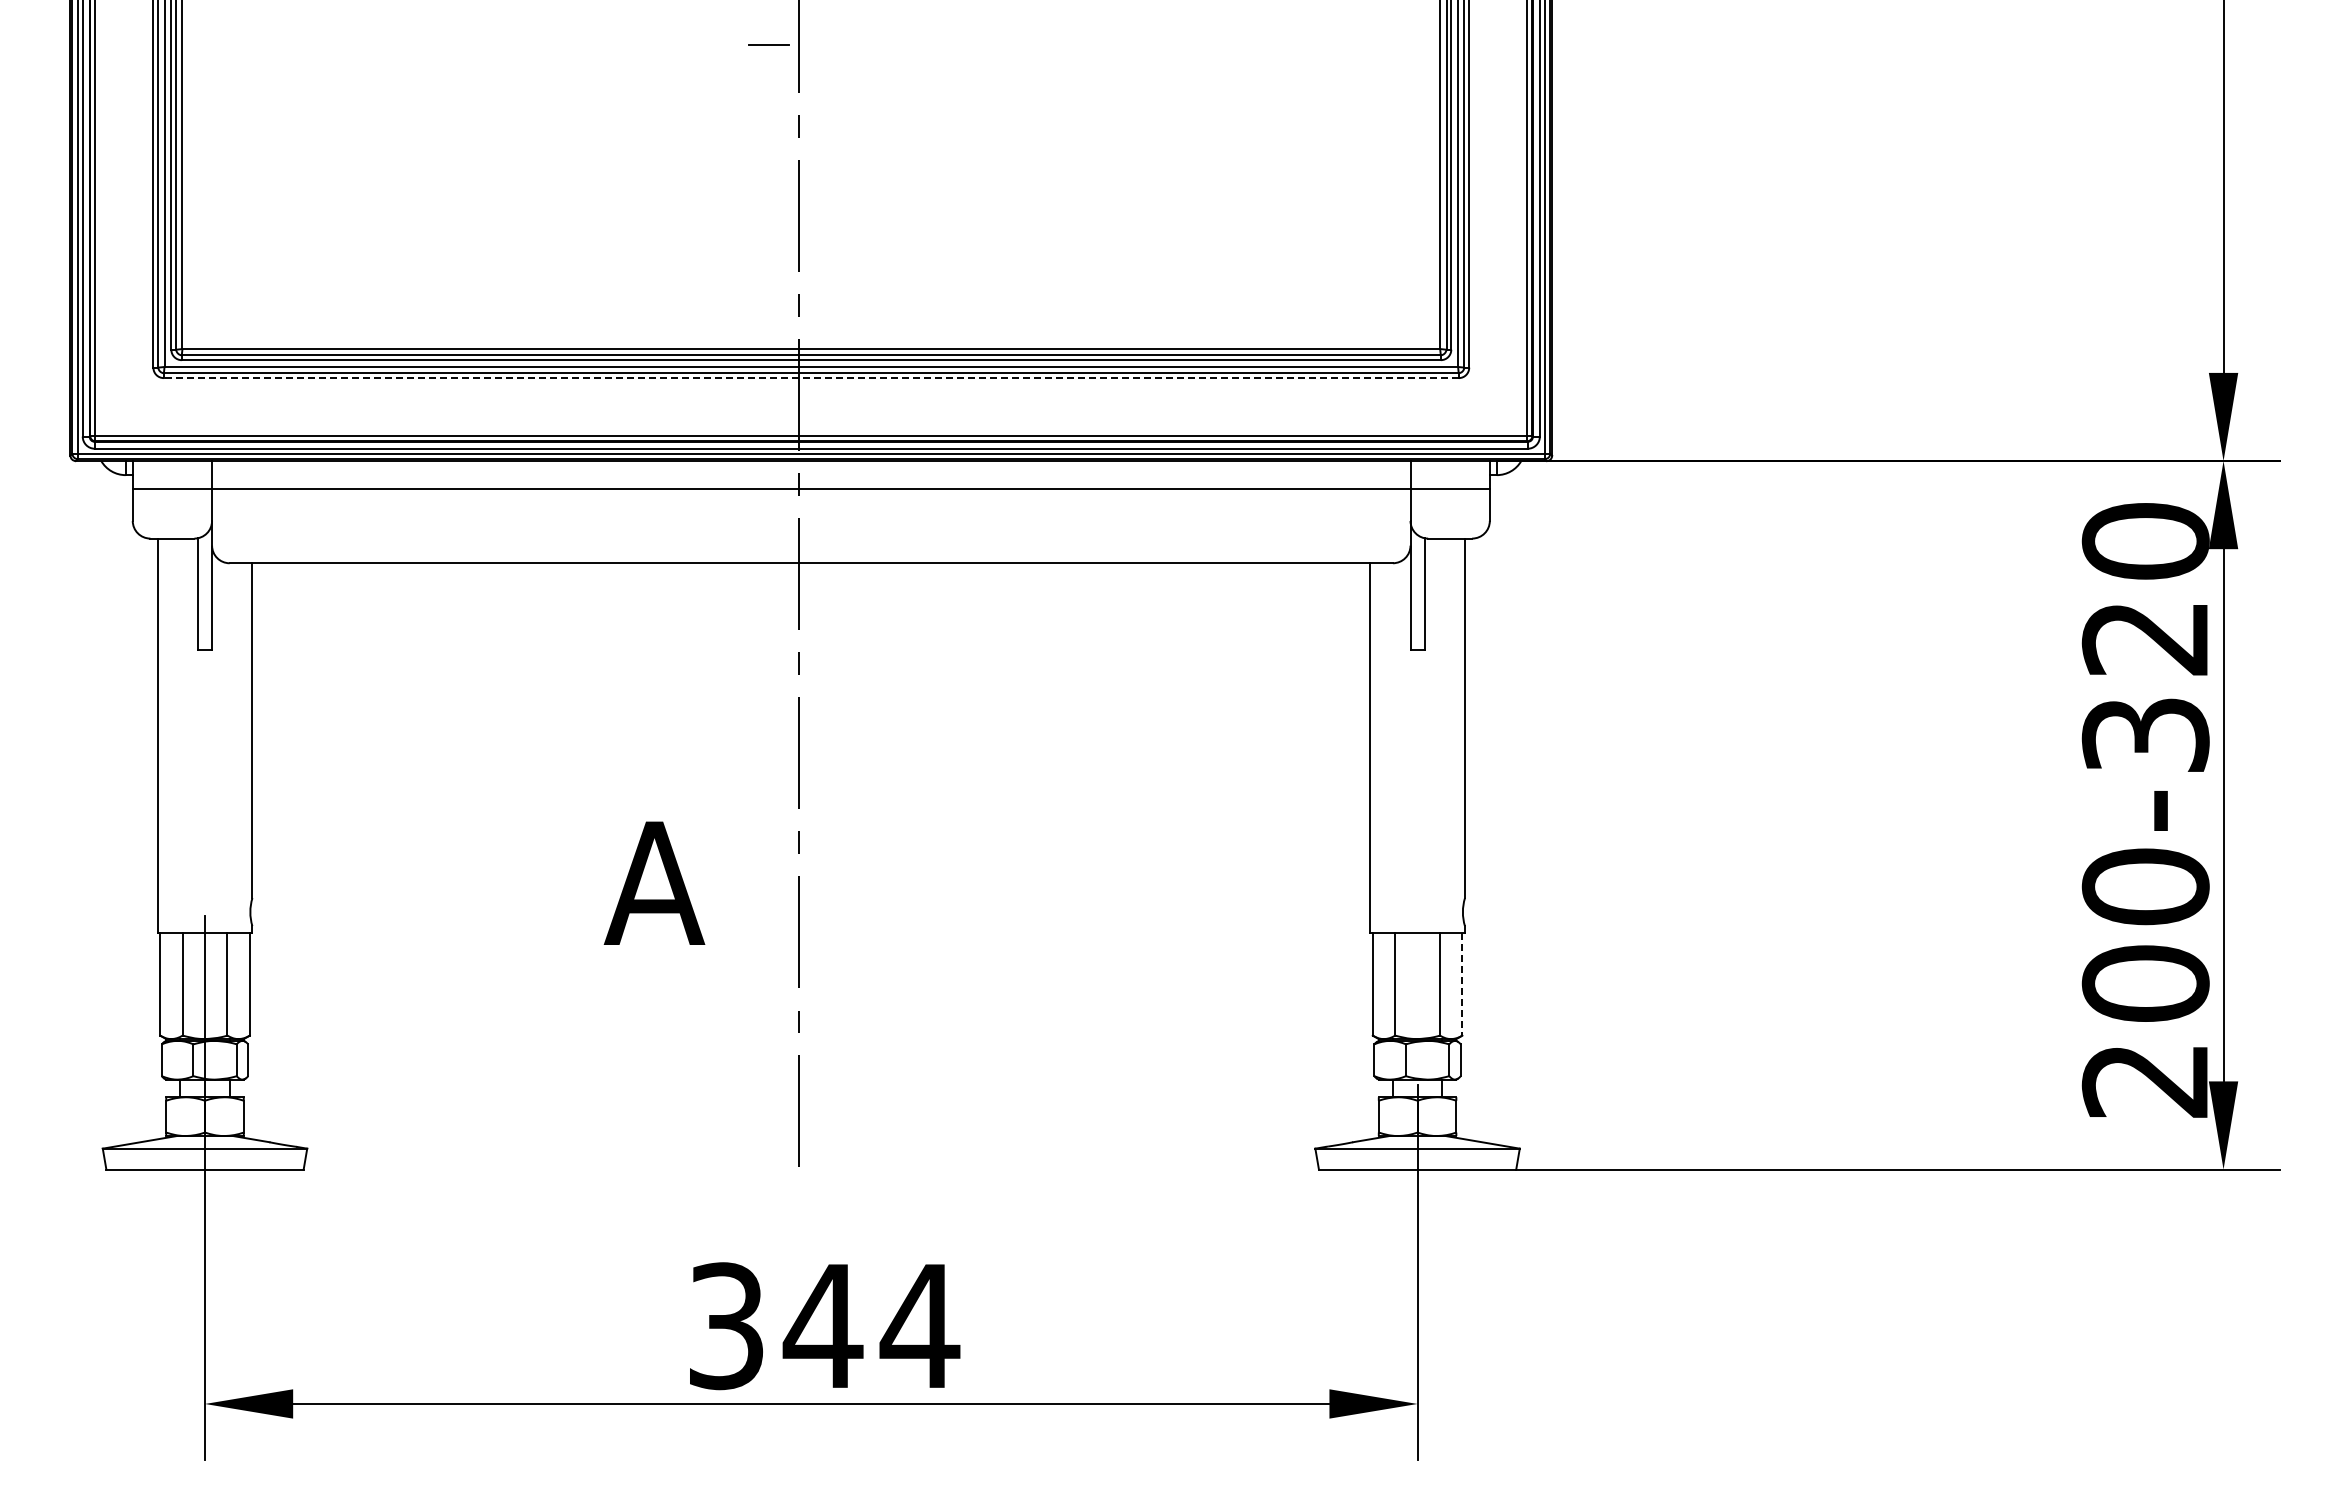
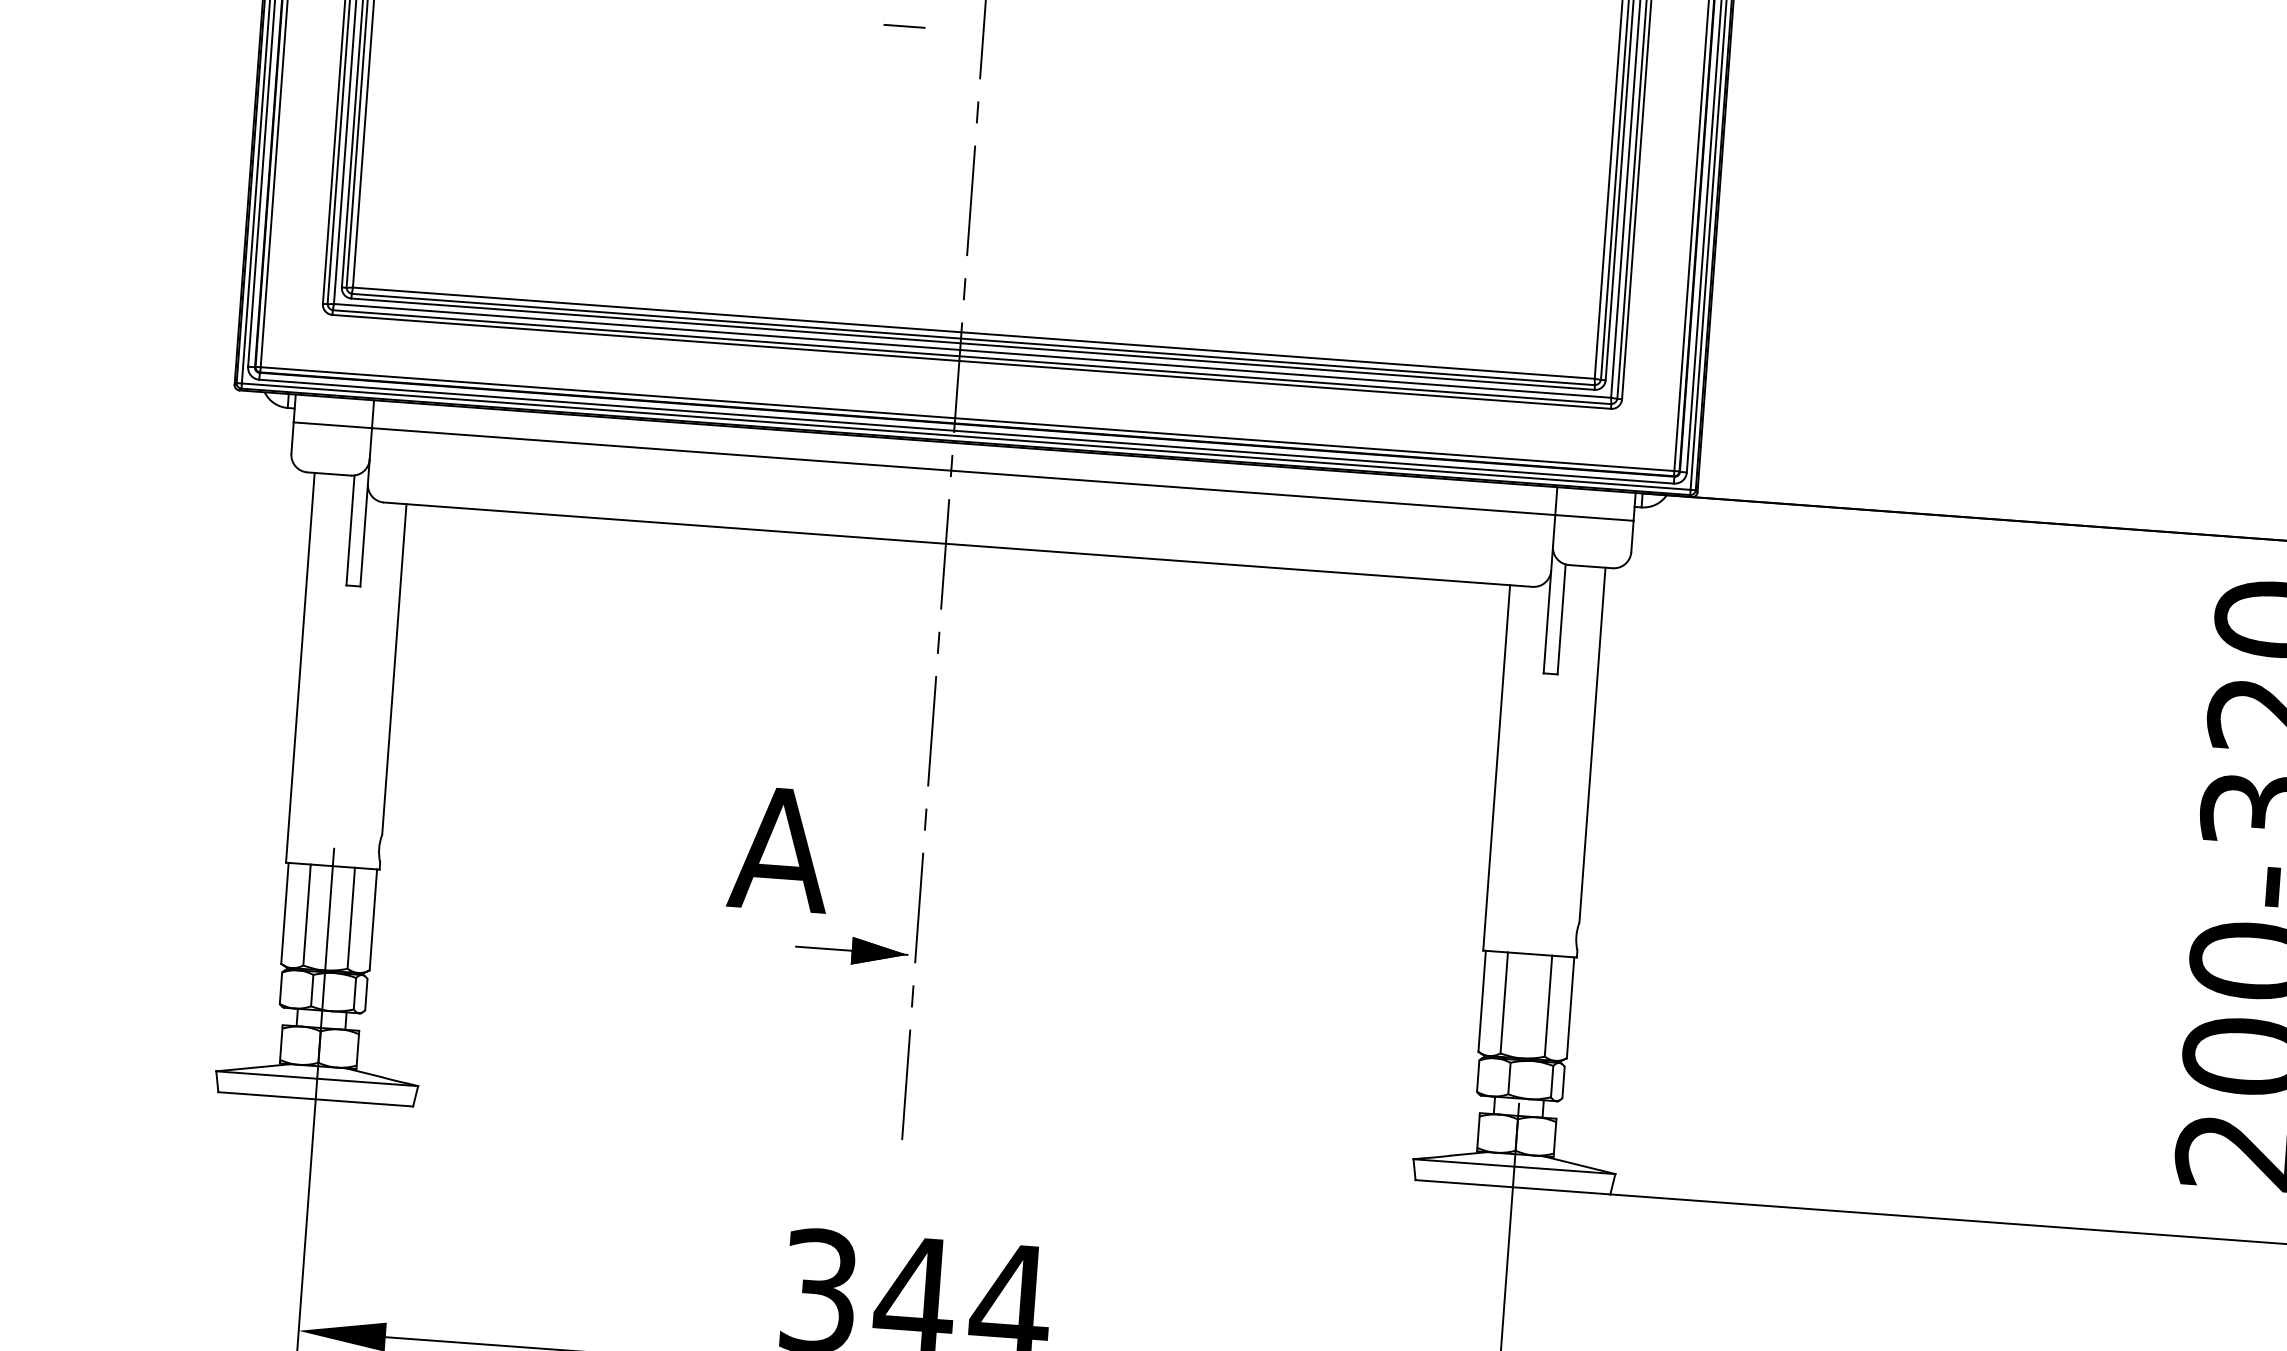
line: (768, 44) -> (904, 25), moved
line: (810, 378) -> (970, 362), dashed -> solid
part: (733, 980) -> (851, 951), added
line: (1462, 985) -> (1570, 1008), dashed -> solid

